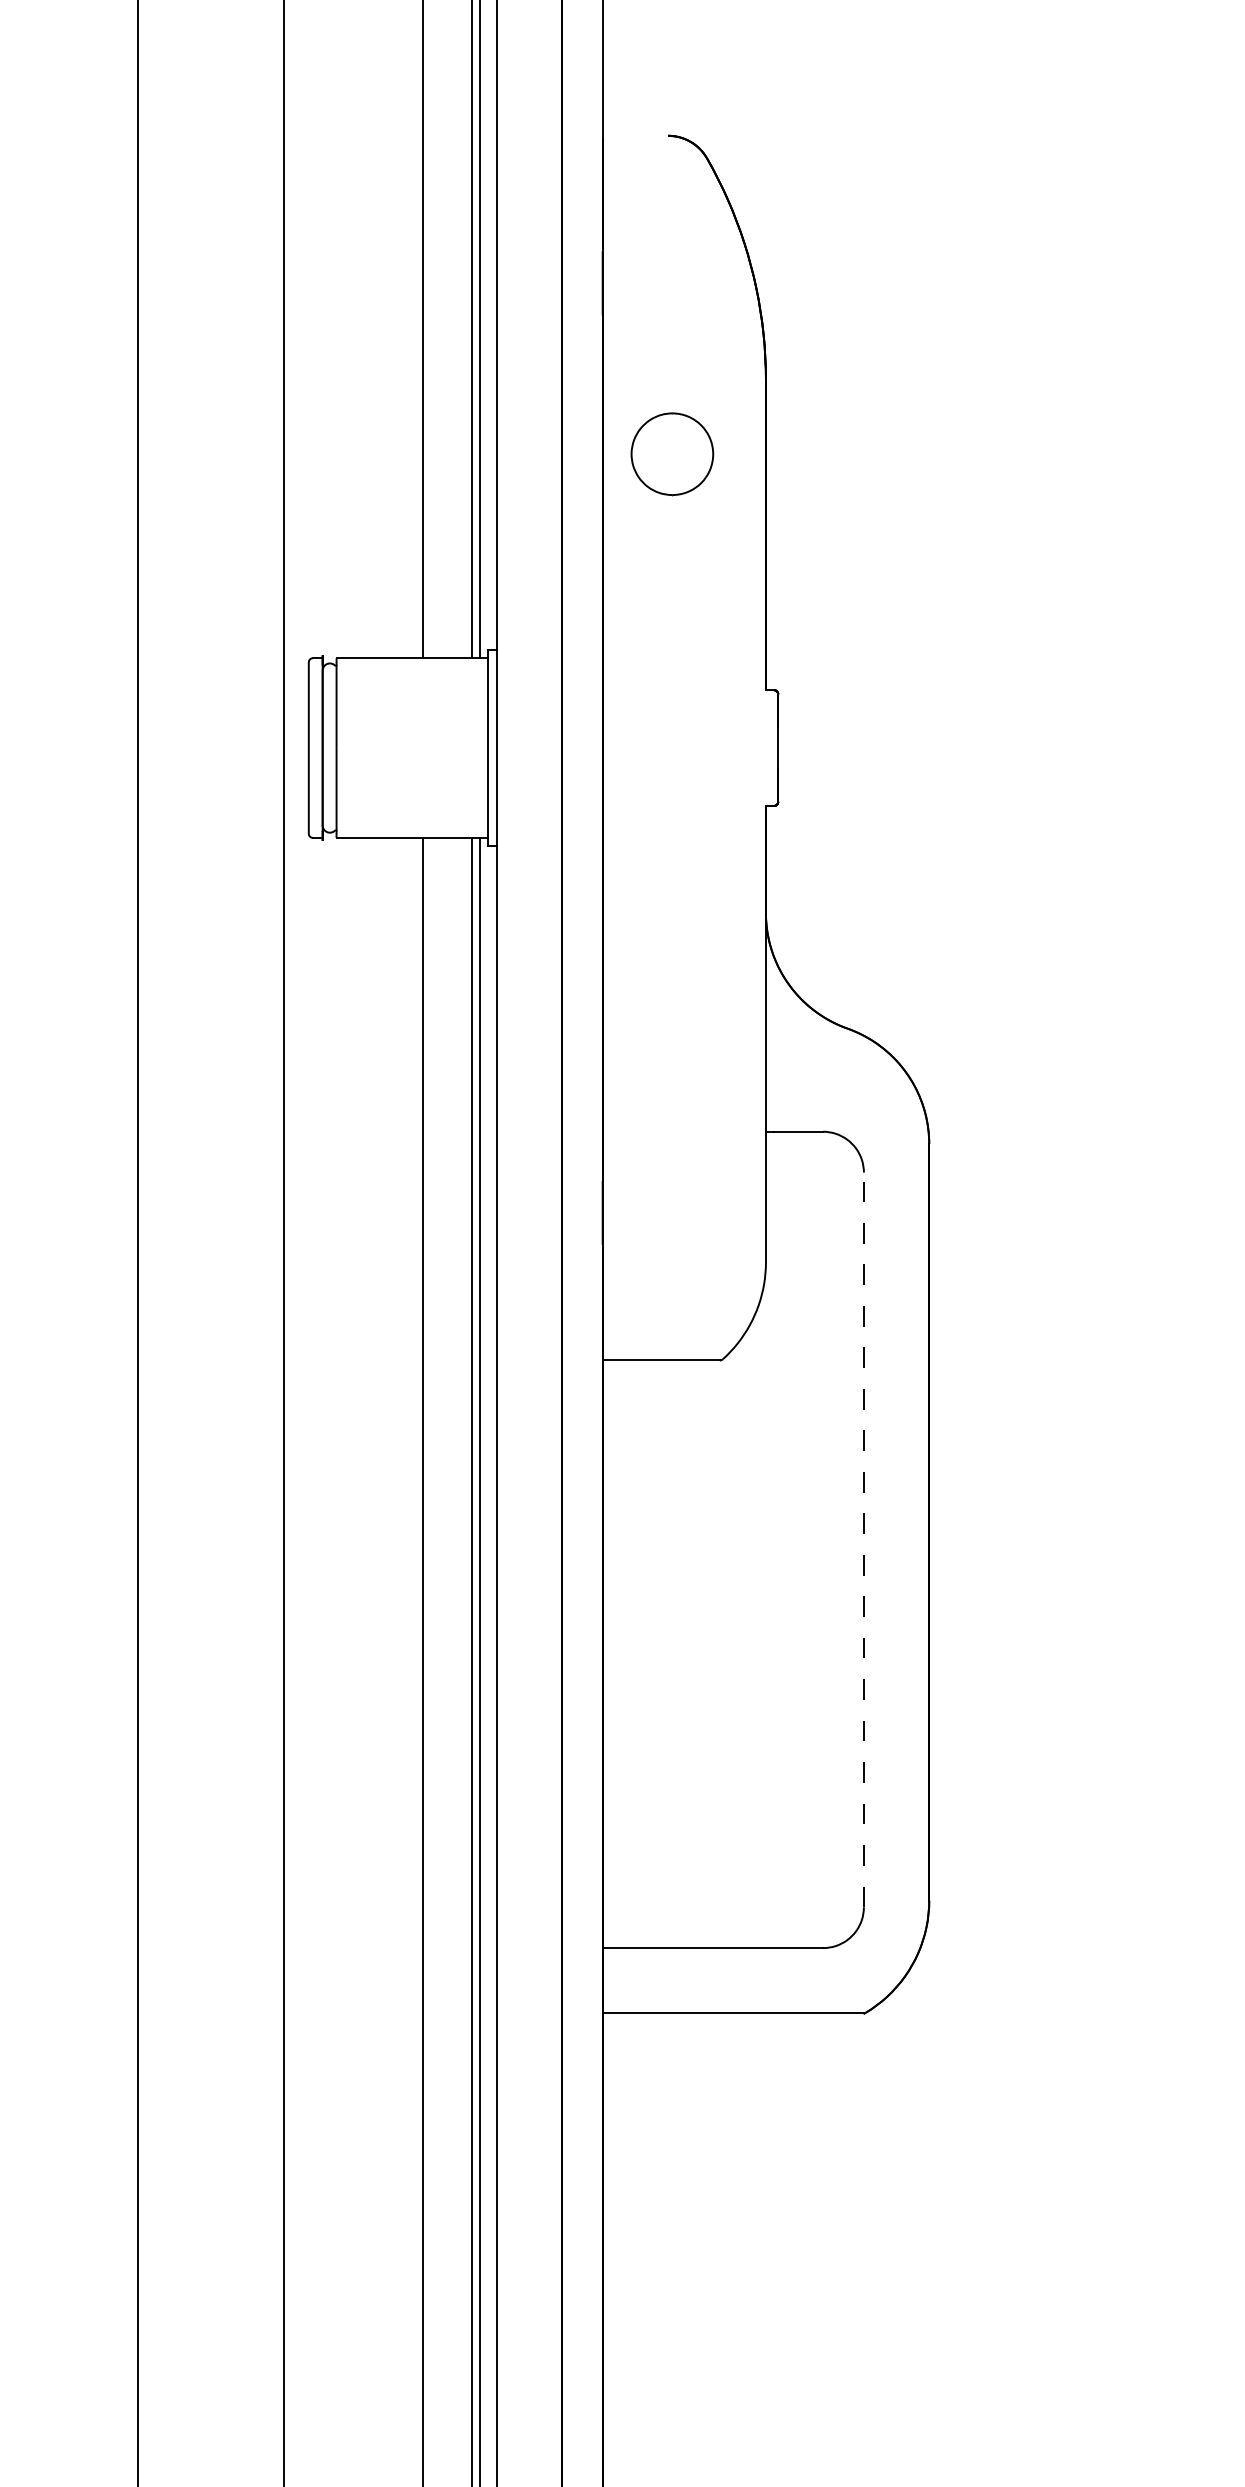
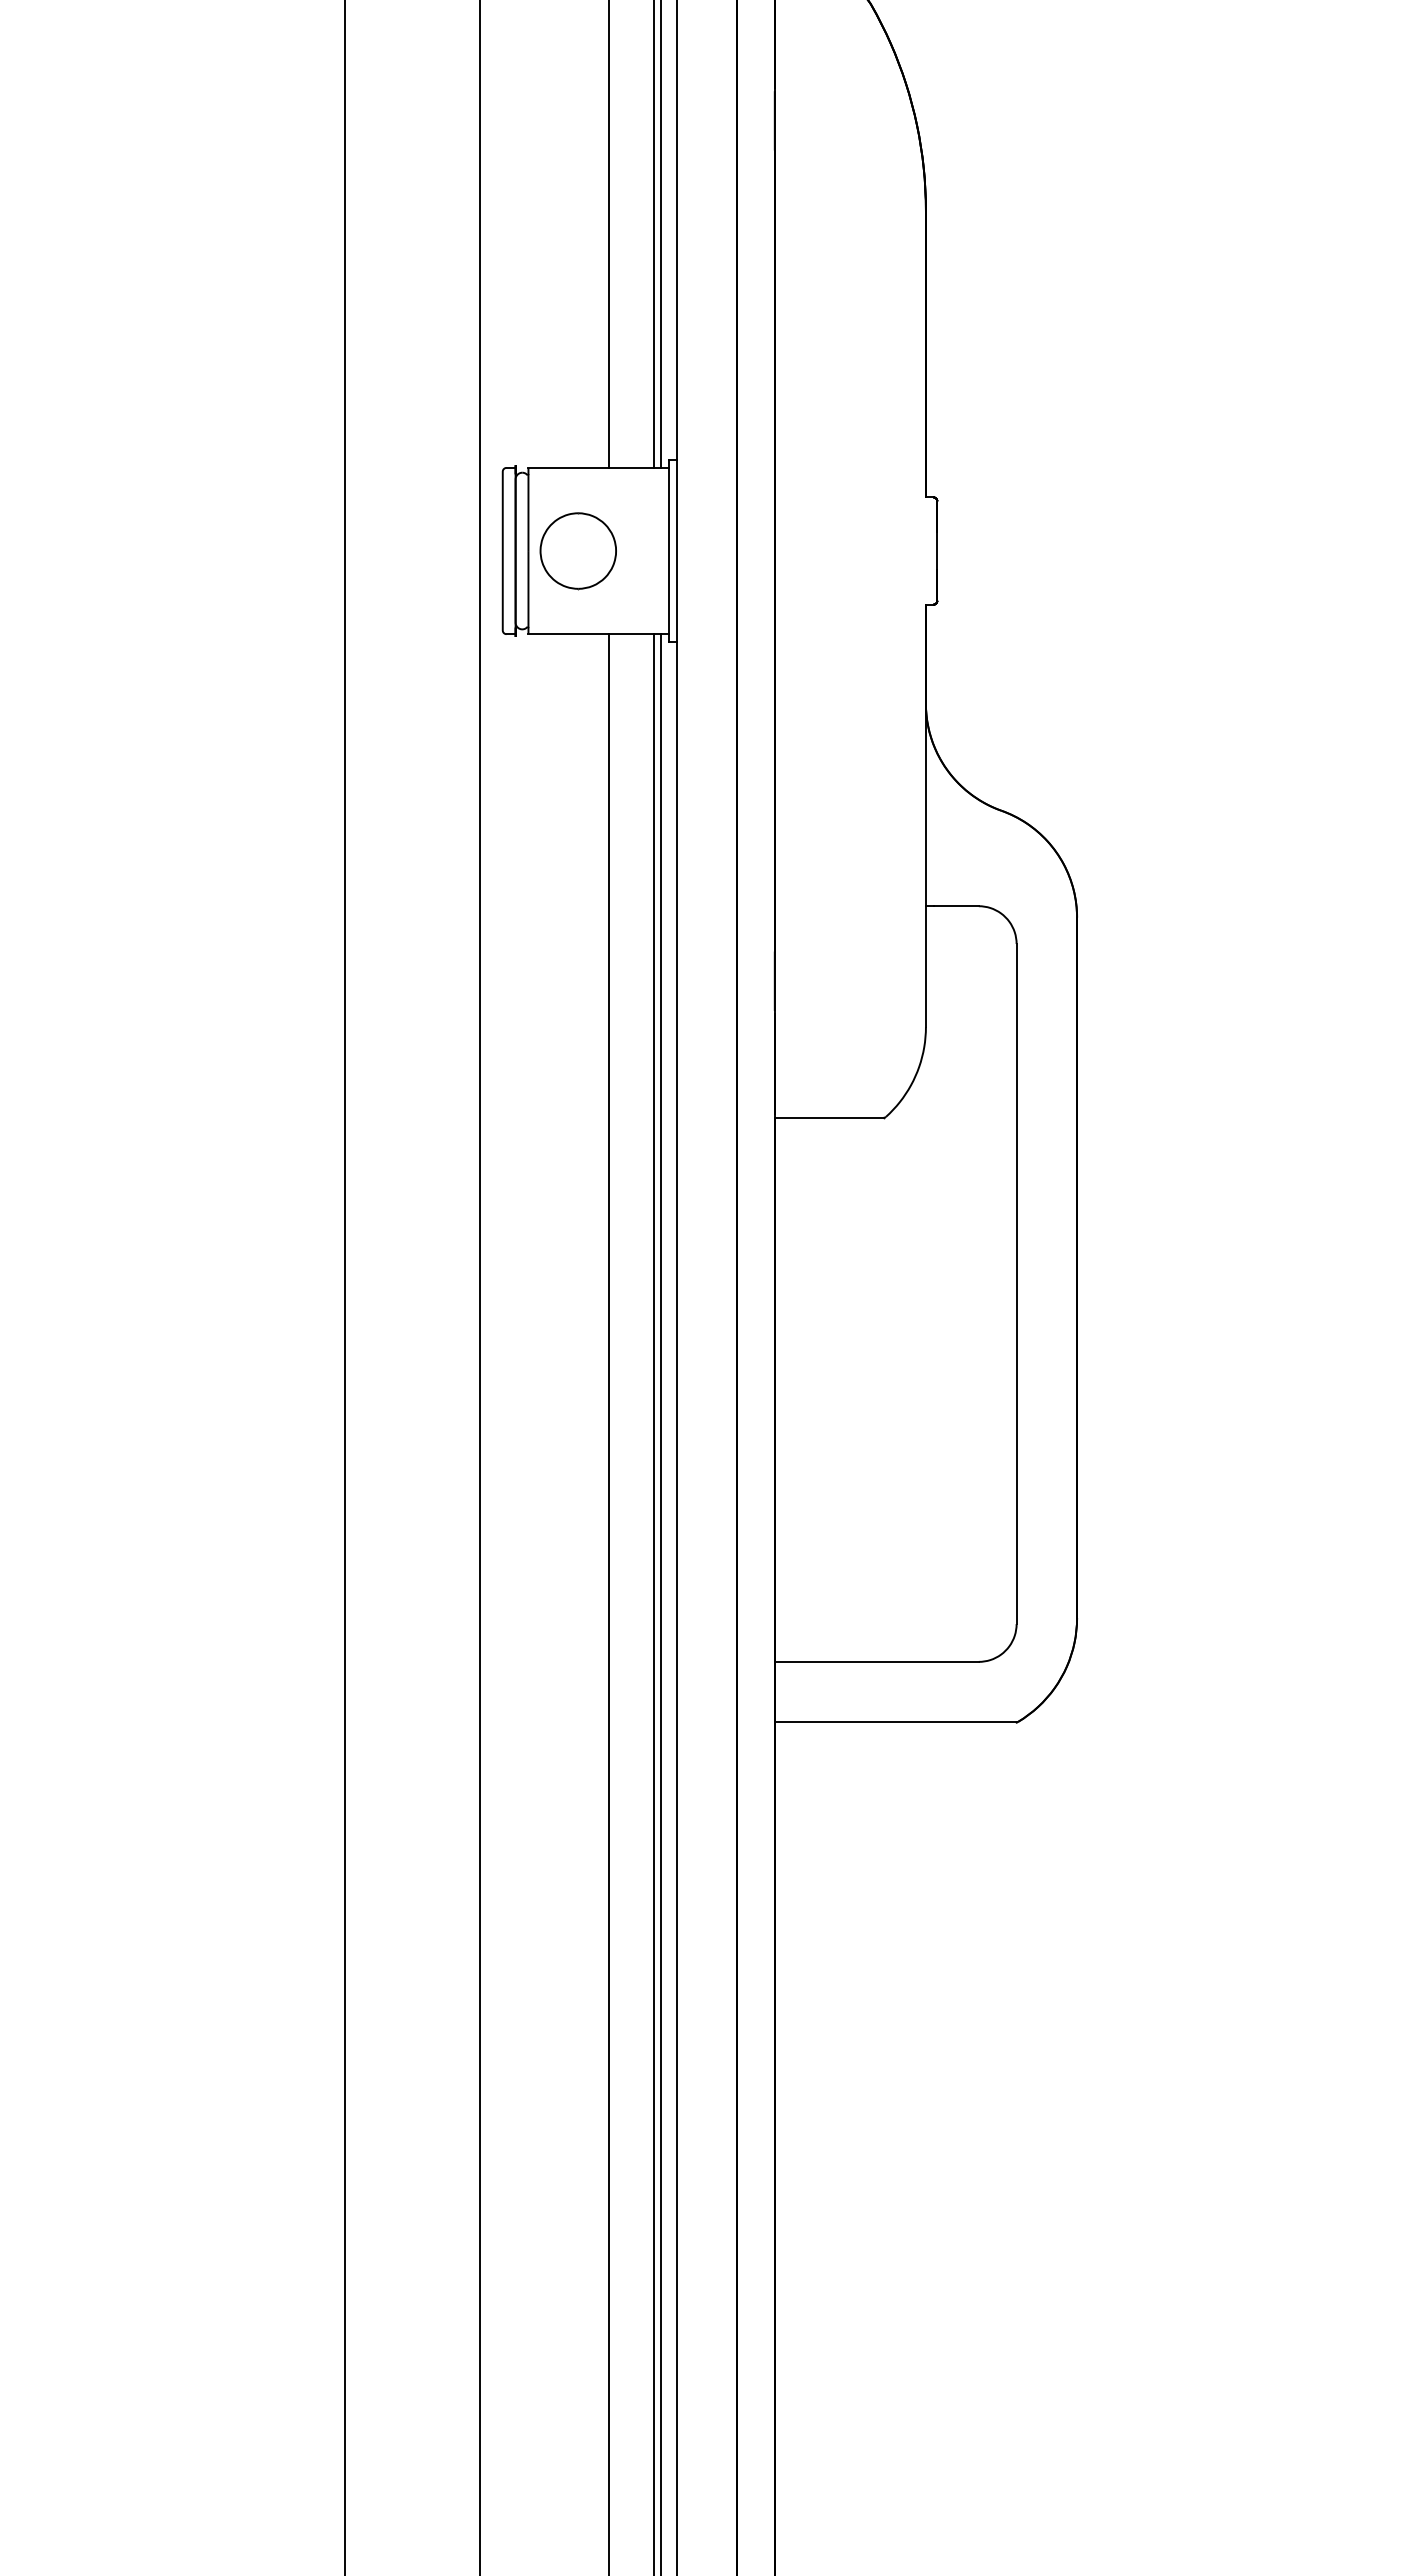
part: (671, 454) -> (577, 551), moved
line: (863, 1539) -> (1016, 1283), dashed -> solid

